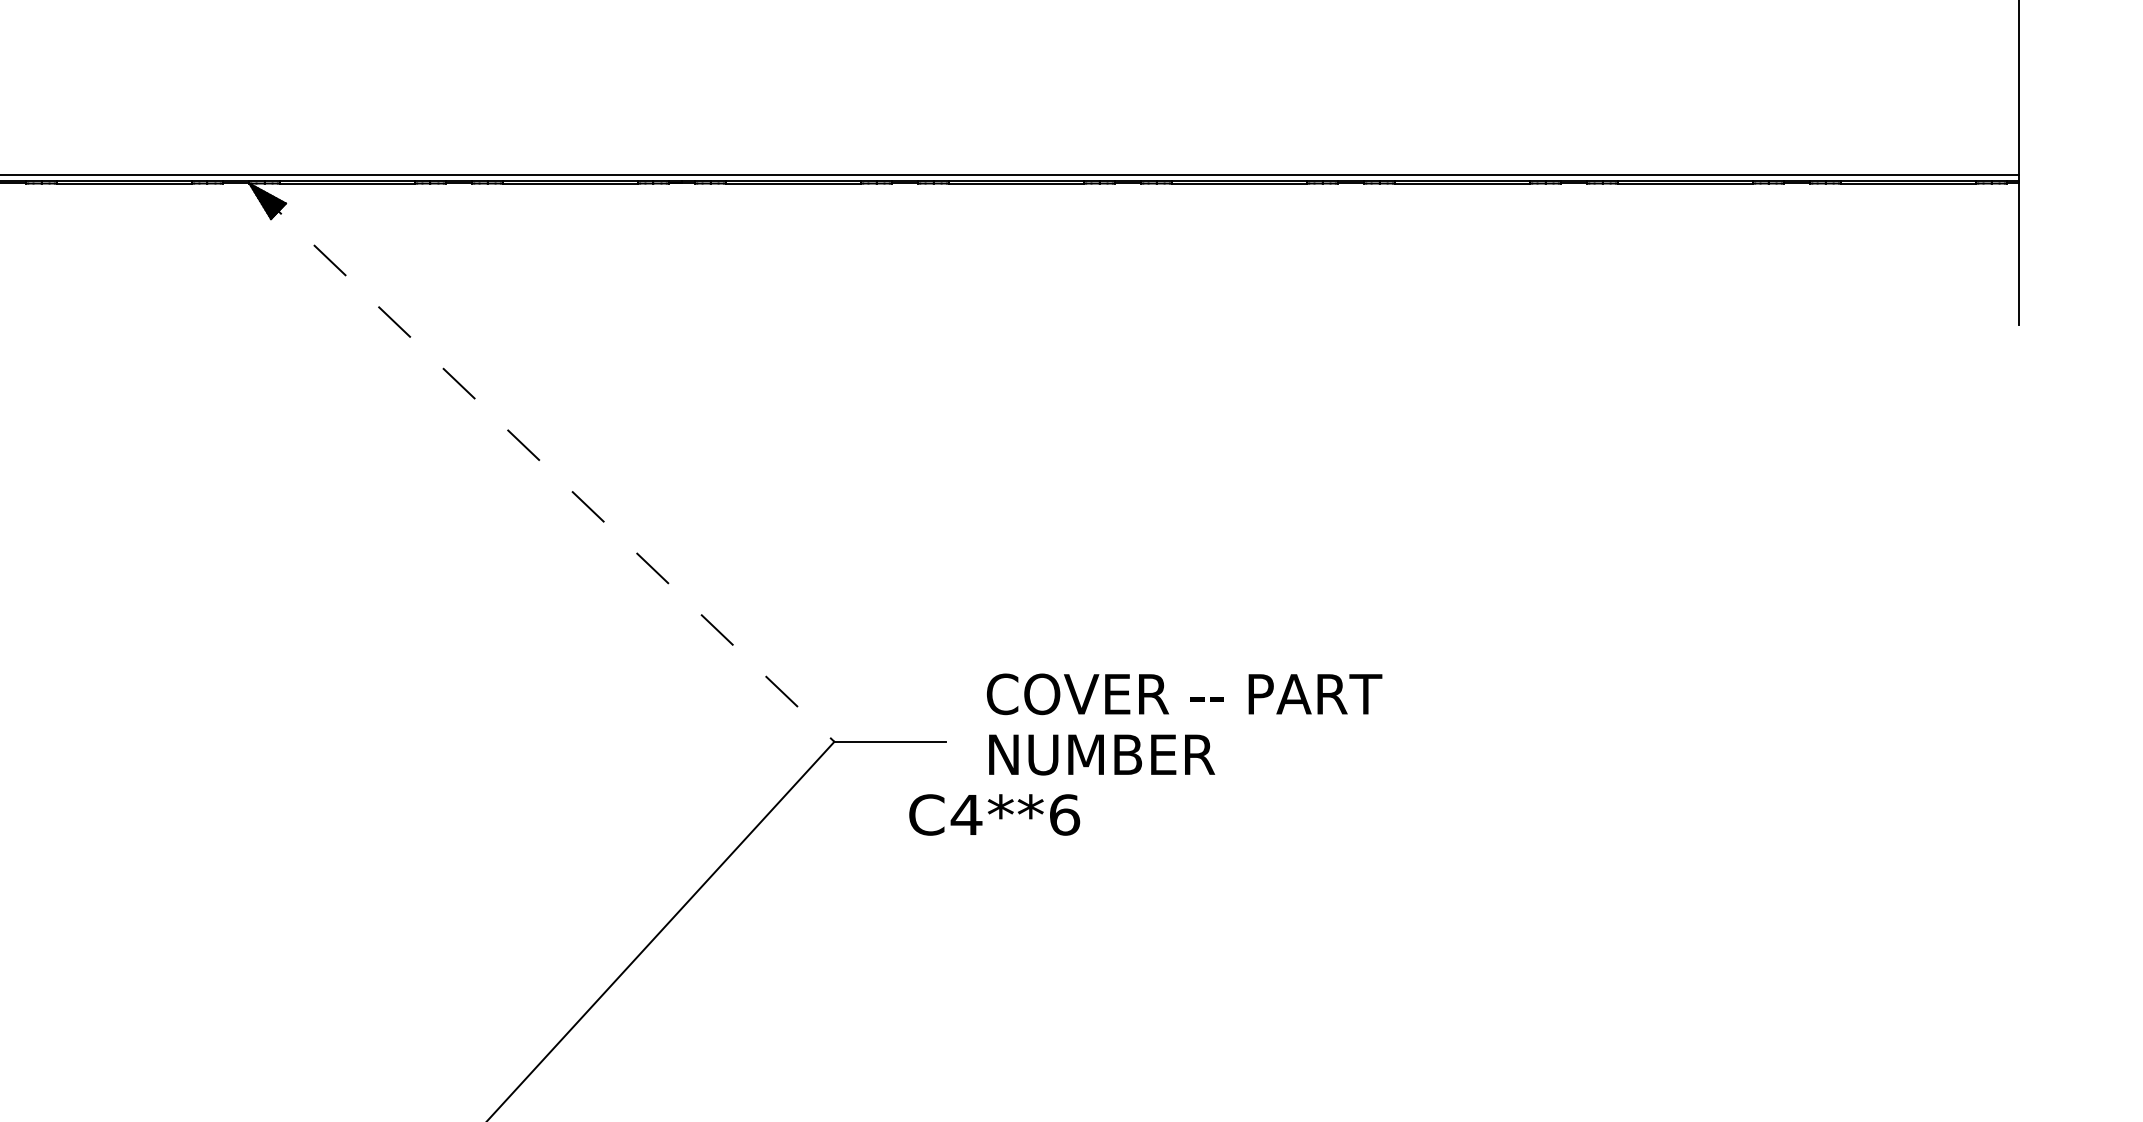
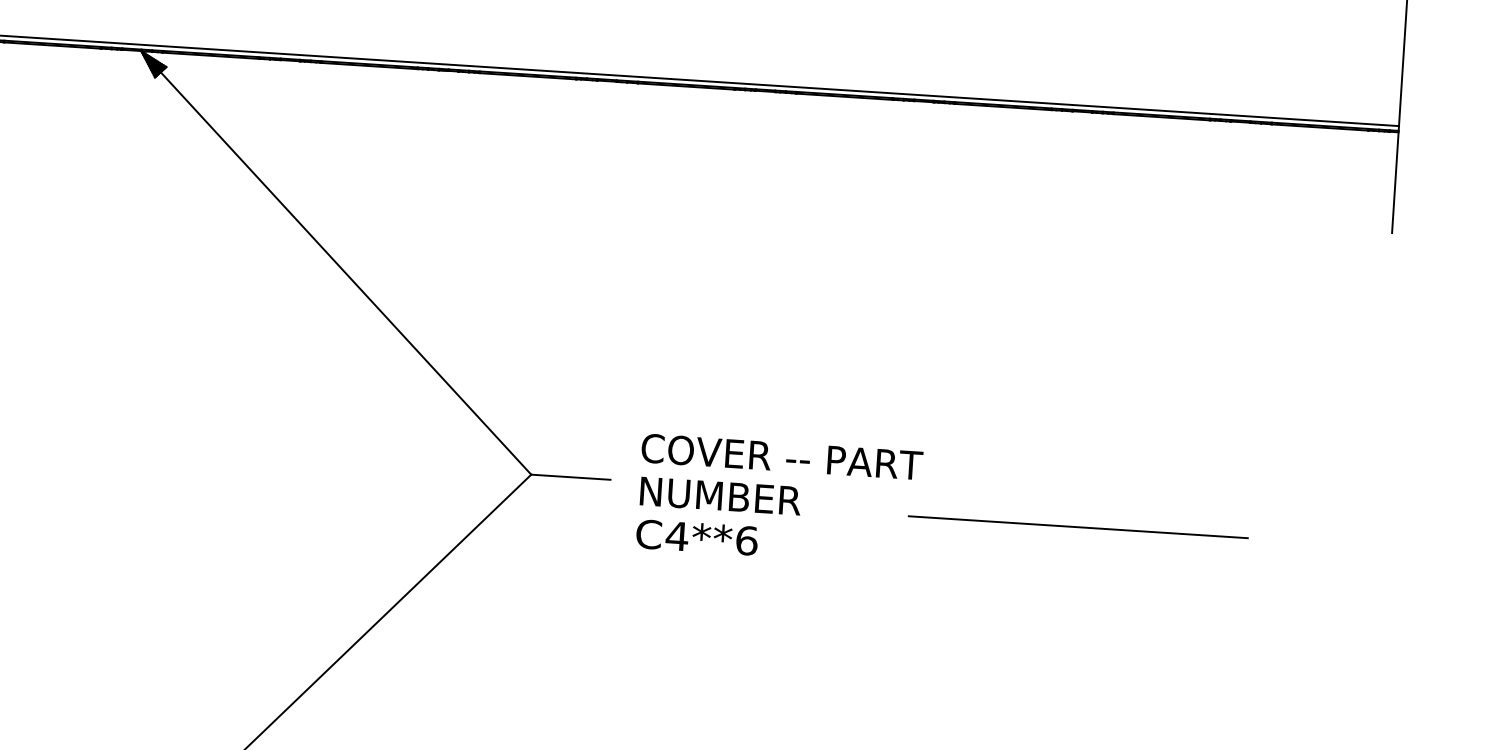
line: (542, 463) -> (336, 263), dashed -> solid
line: (1605, 765) -> (1077, 526), added
text: (994, 814) -> (697, 537), moved

